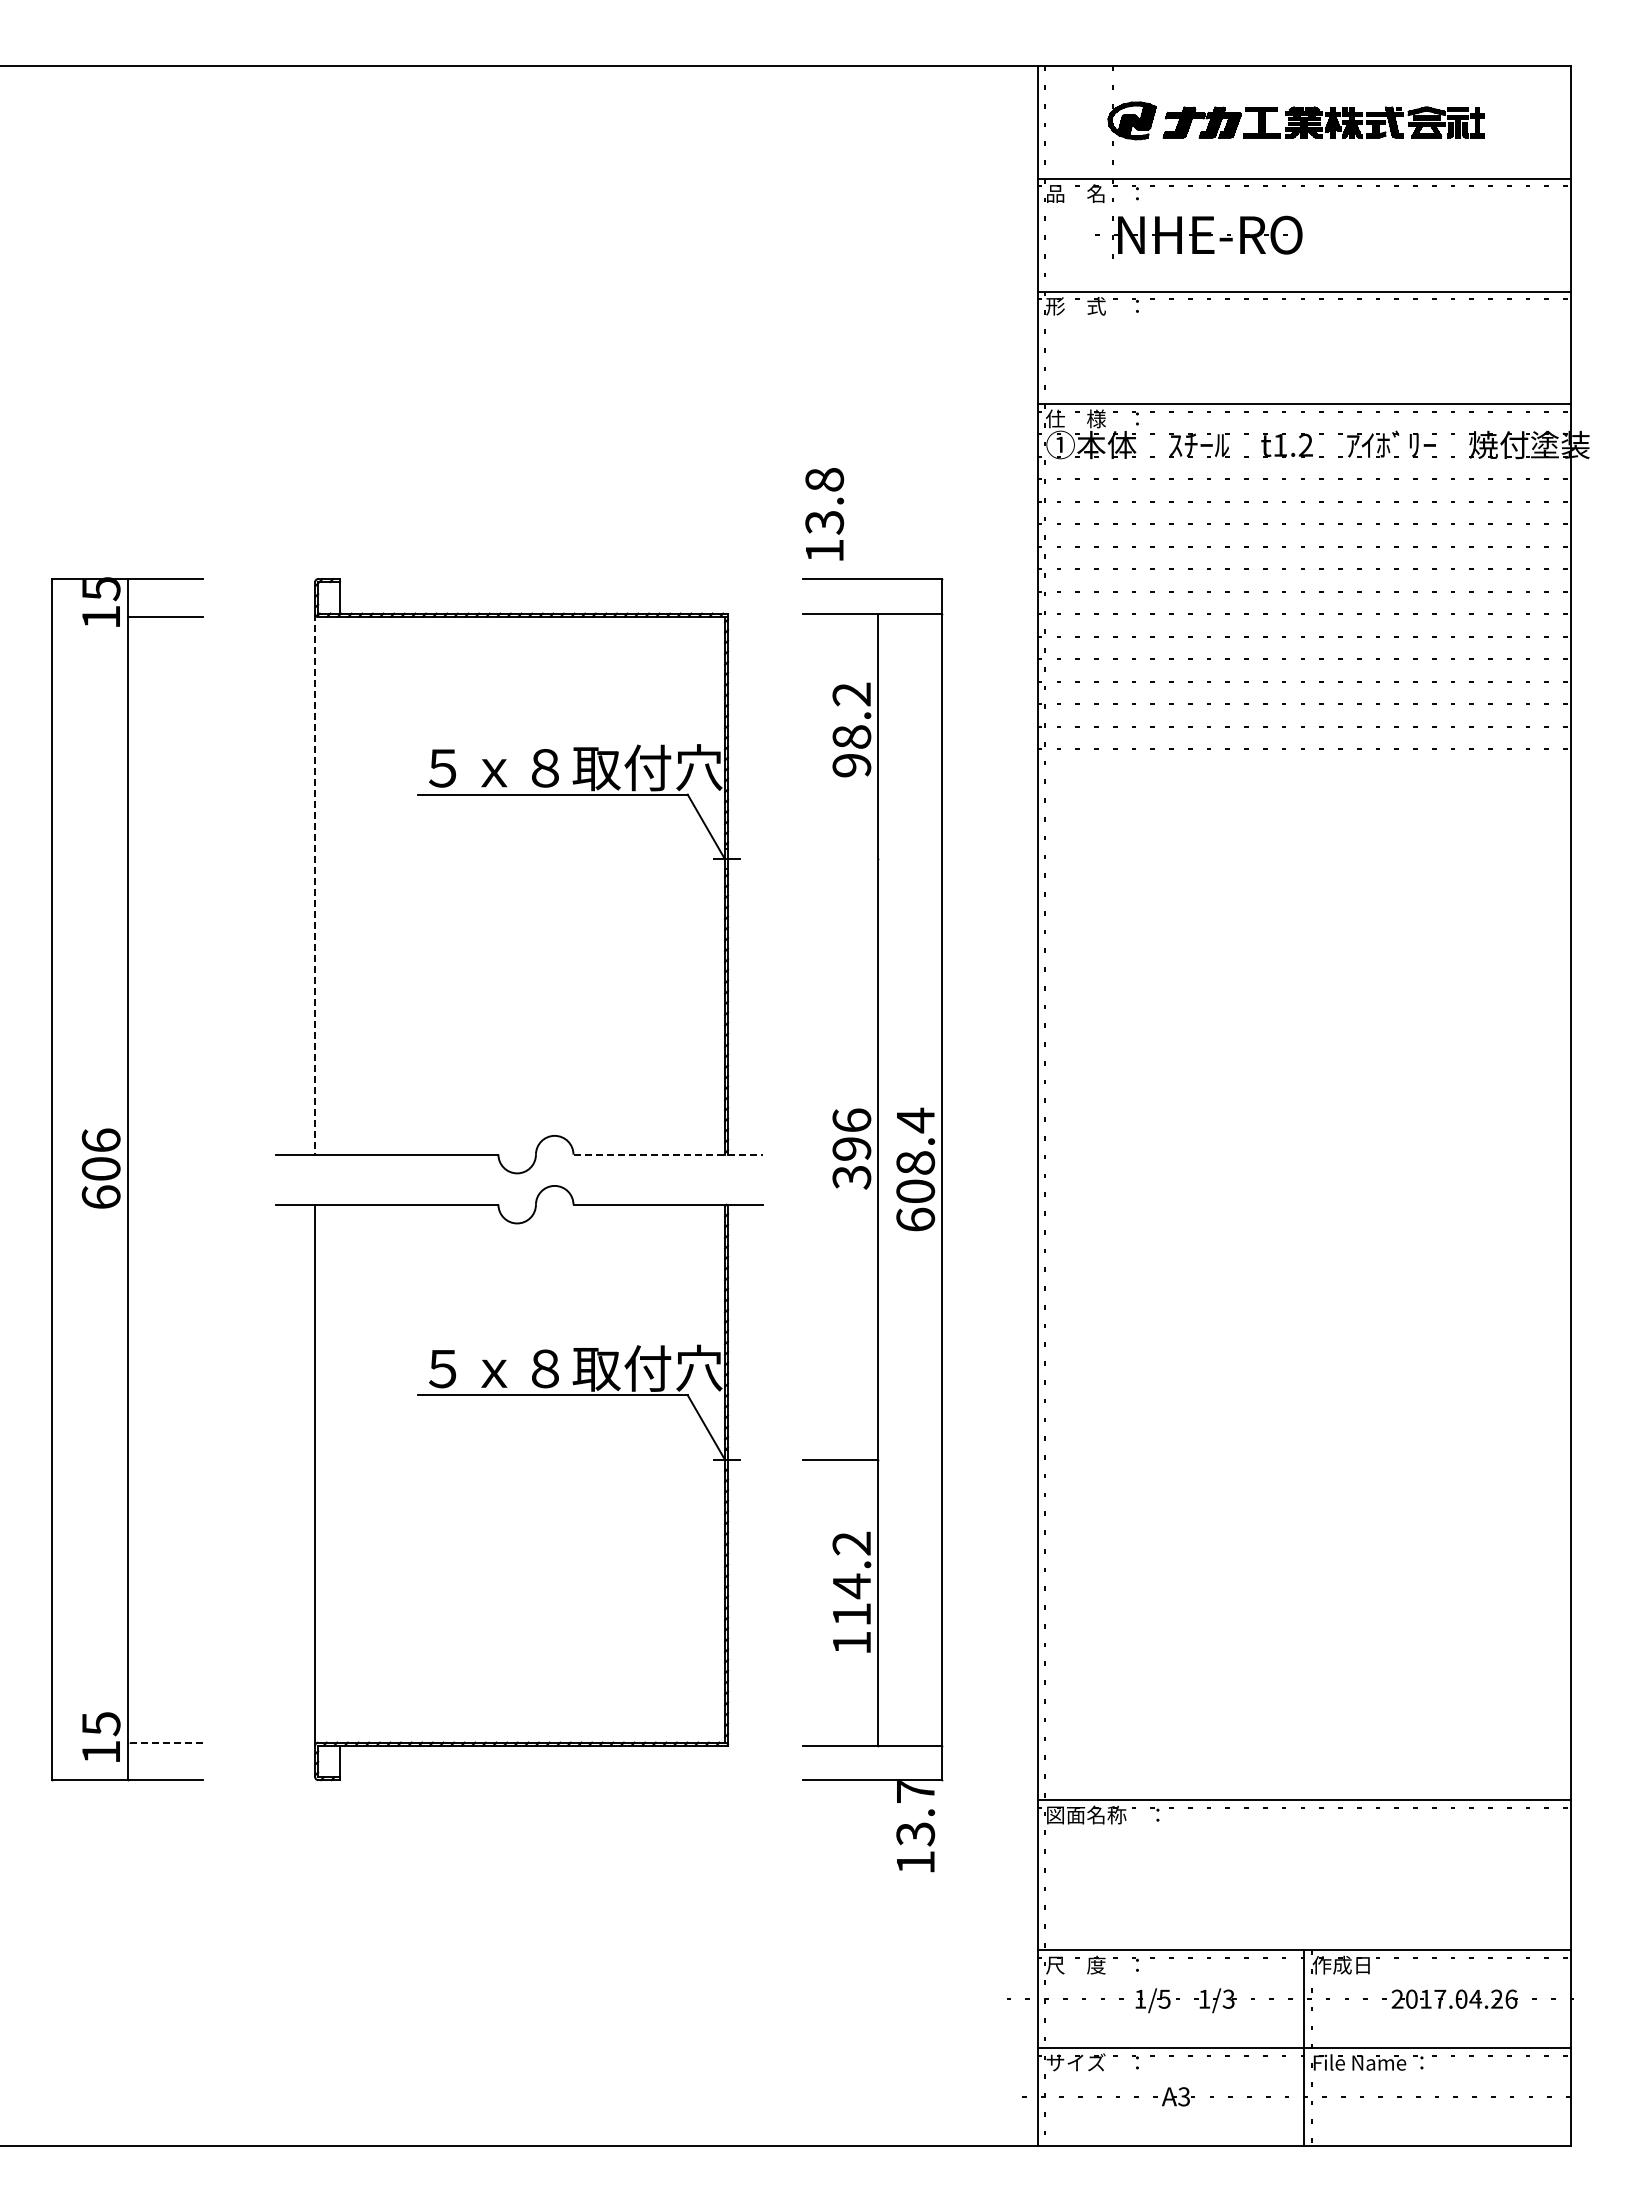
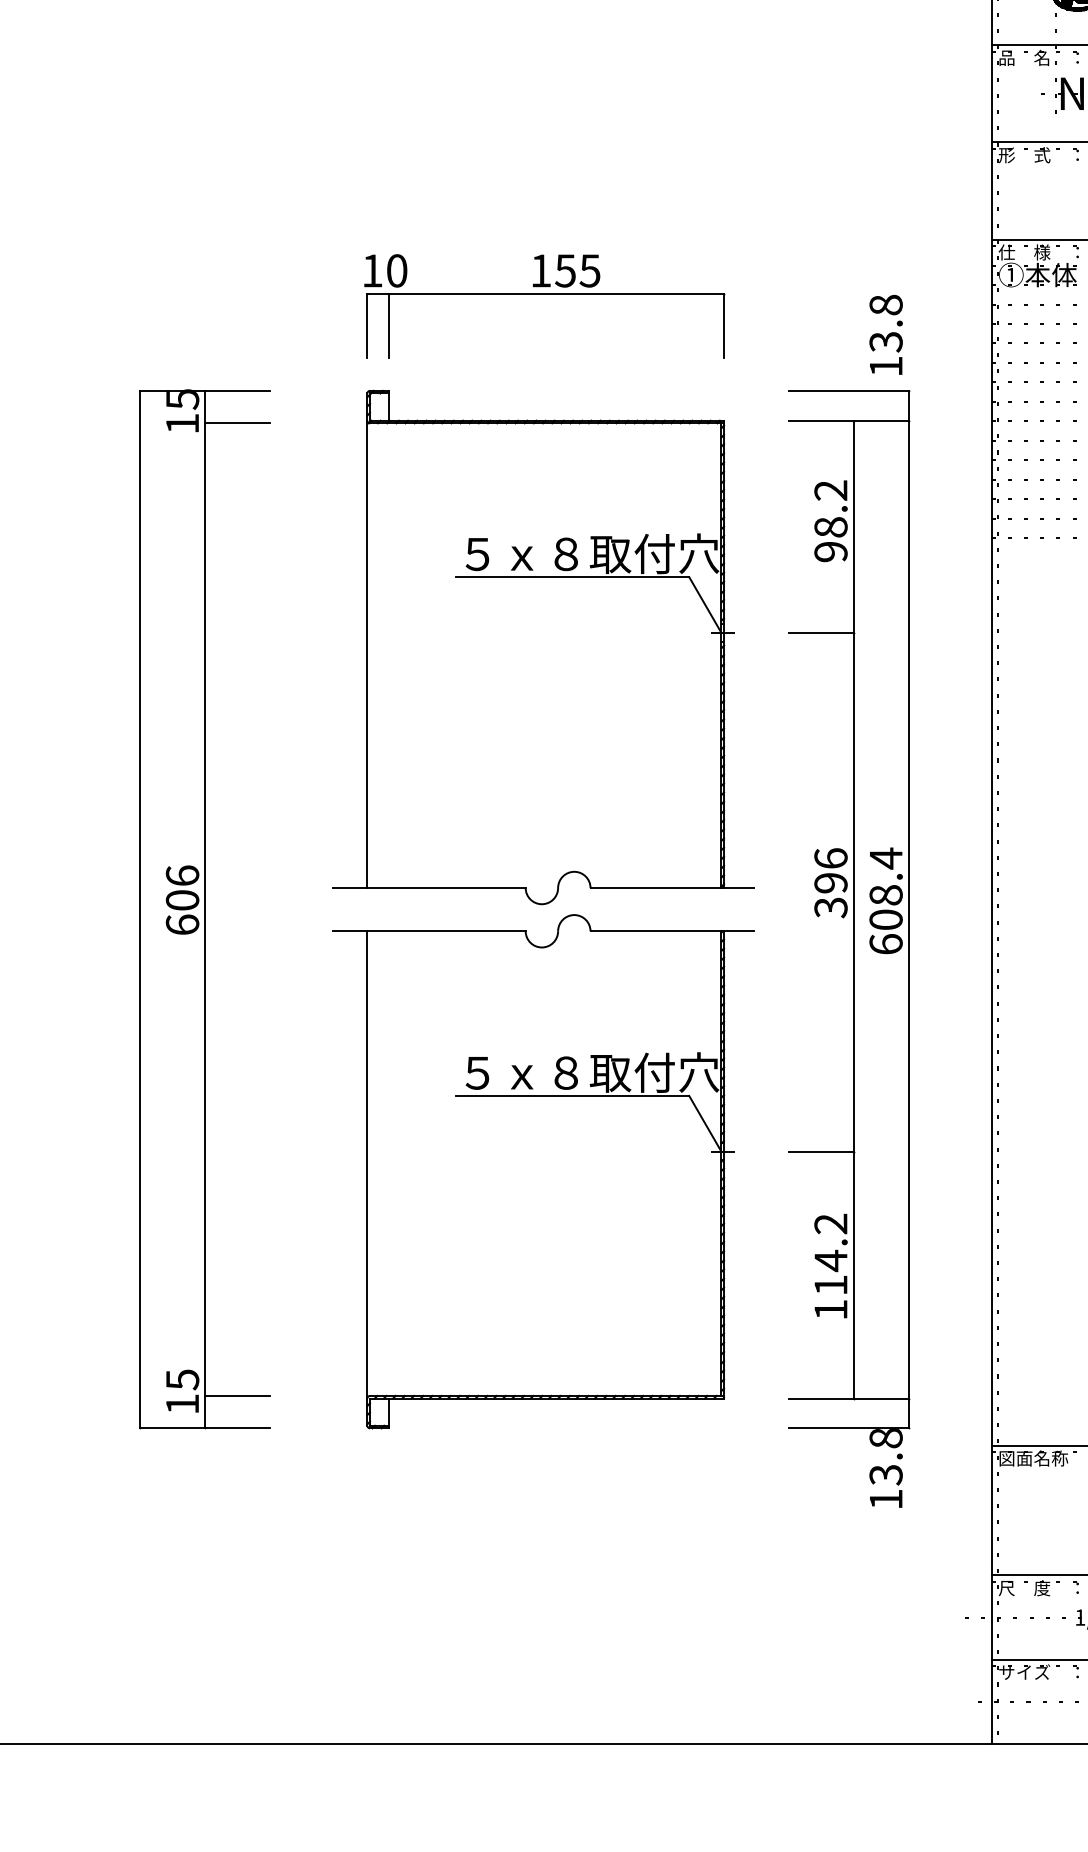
part: (520, 467) -> (544, 294), added
text: (824, 514) -> (885, 335), moved
line: (840, 859) -> (821, 633), added
line: (315, 884) -> (367, 654), dashed -> solid
line: (668, 1154) -> (672, 887), dashed -> solid
line: (165, 1742) -> (238, 1395), dashed -> solid
text: (915, 1792) -> (885, 1439), 13.7 -> 13.8

